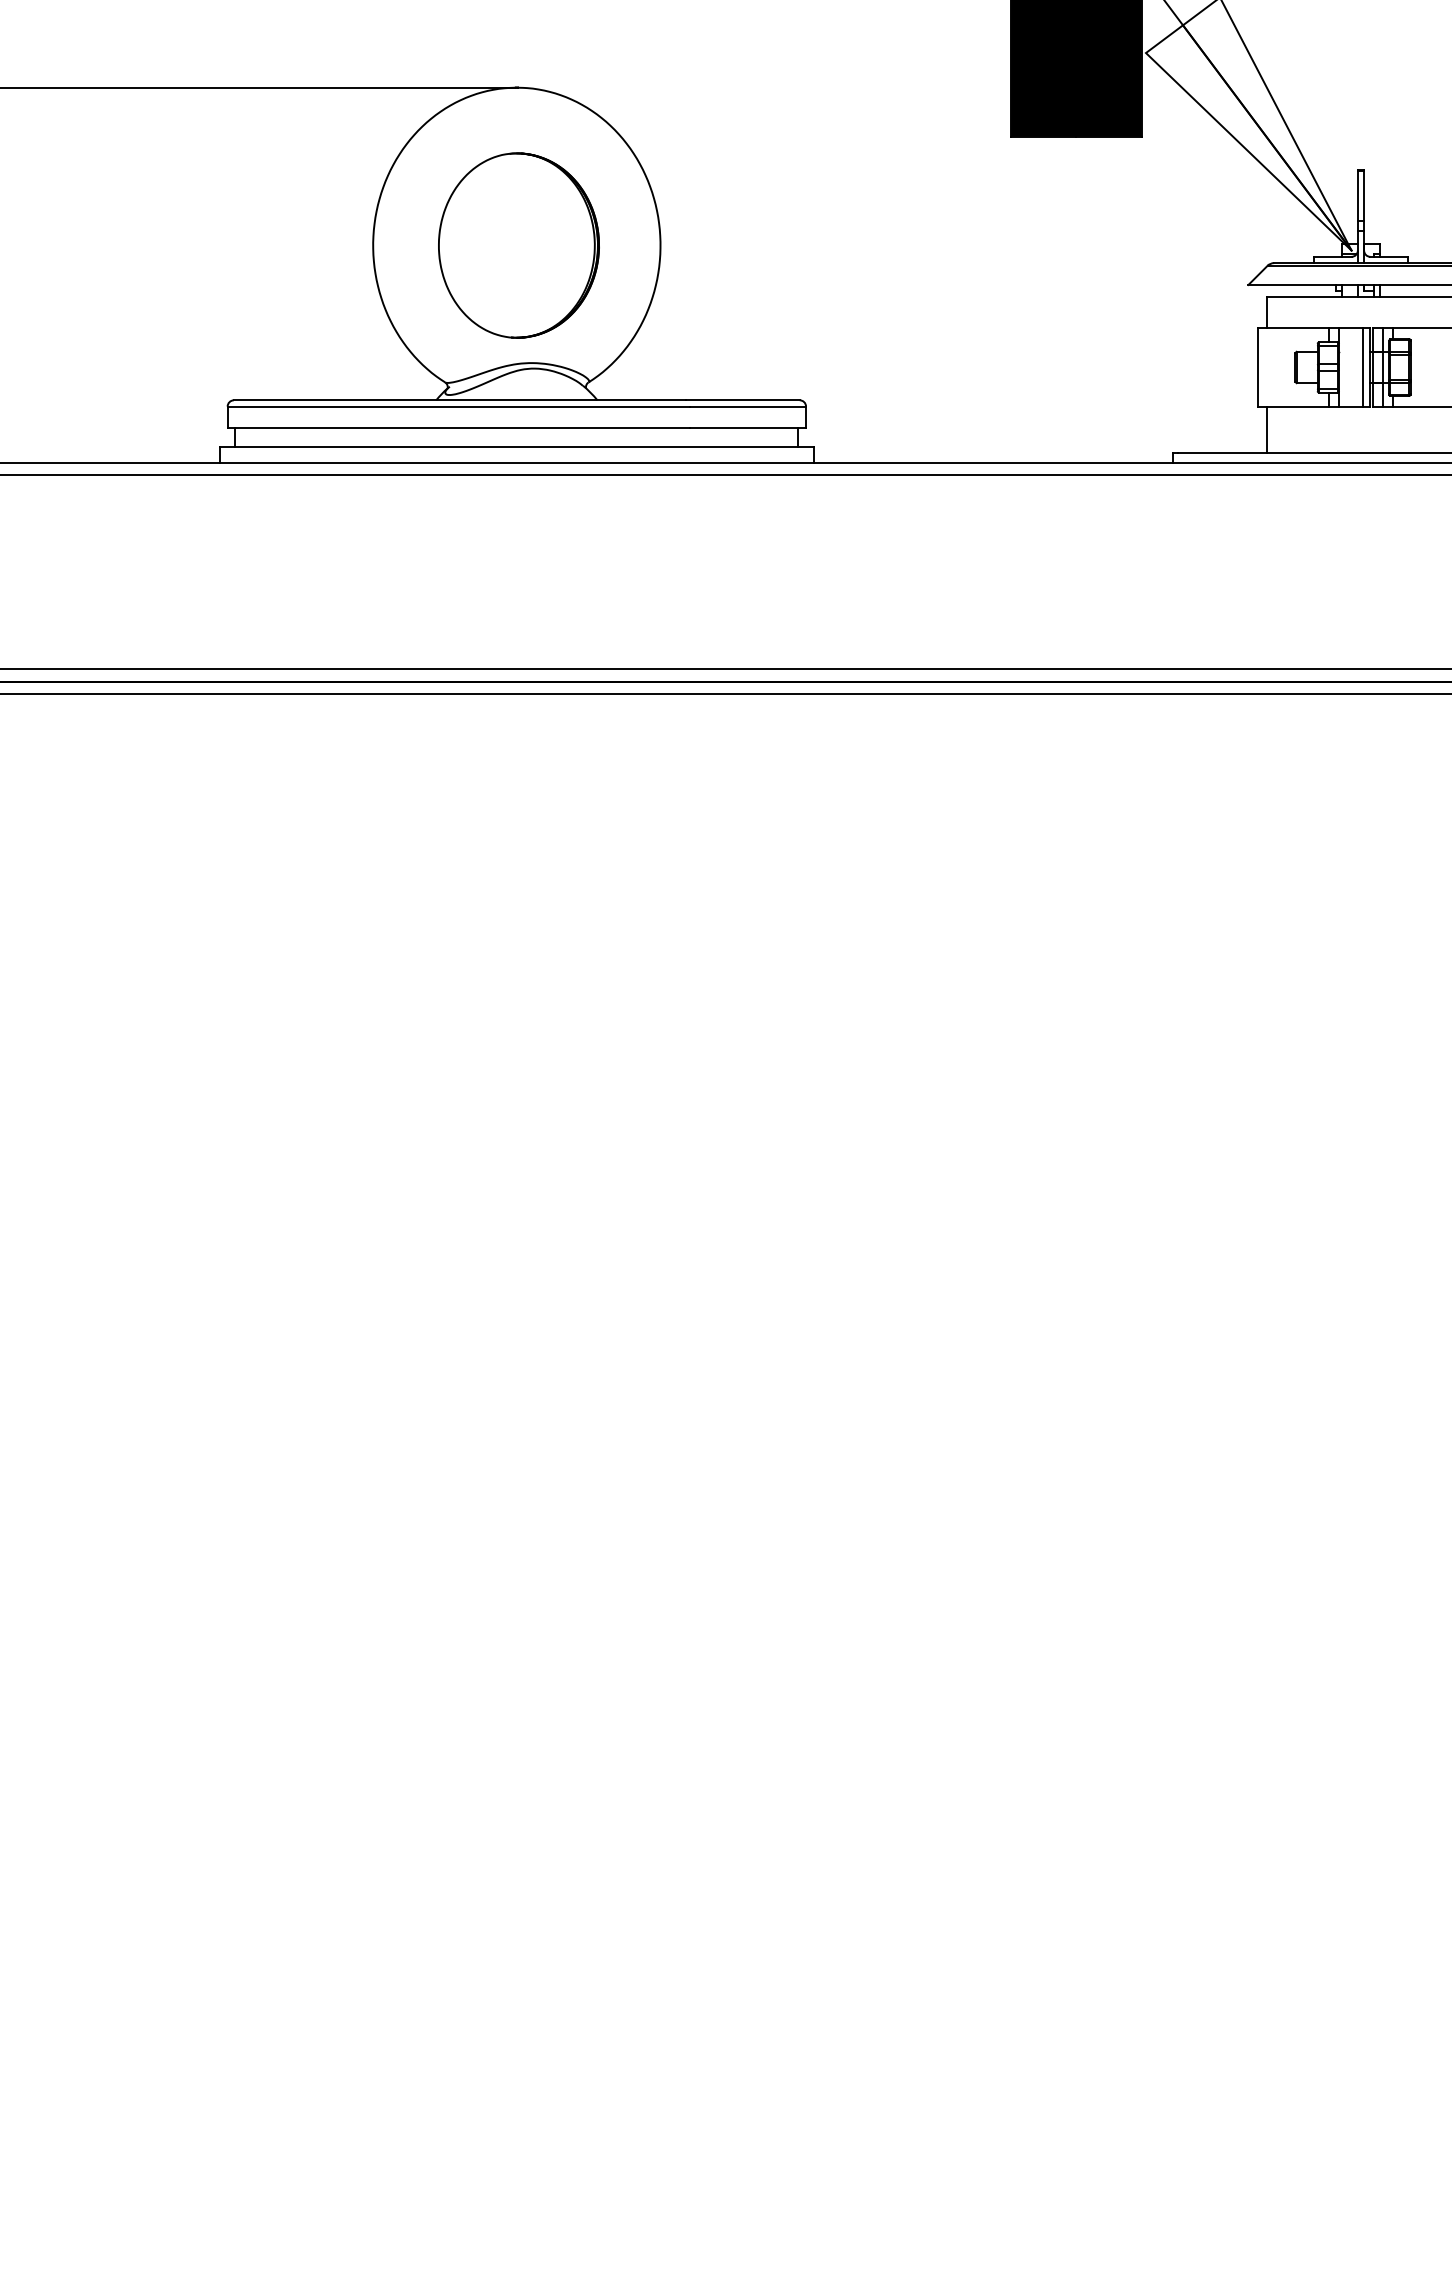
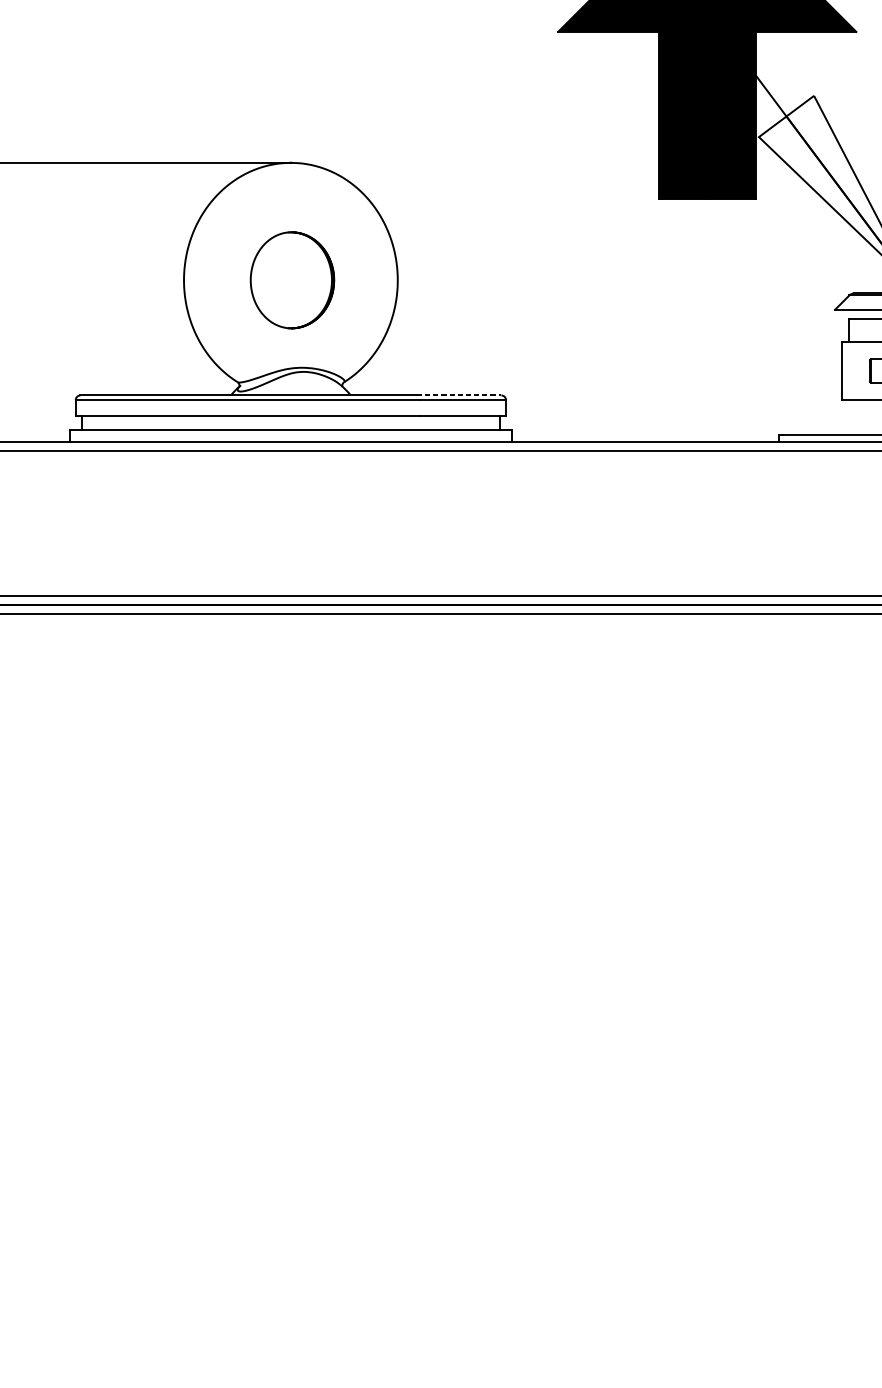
part: (518, 245) -> (292, 280), size x0.7
line: (742, 400) -> (458, 395), solid -> dashed
line: (1267, 429) -> (849, 417), removed

